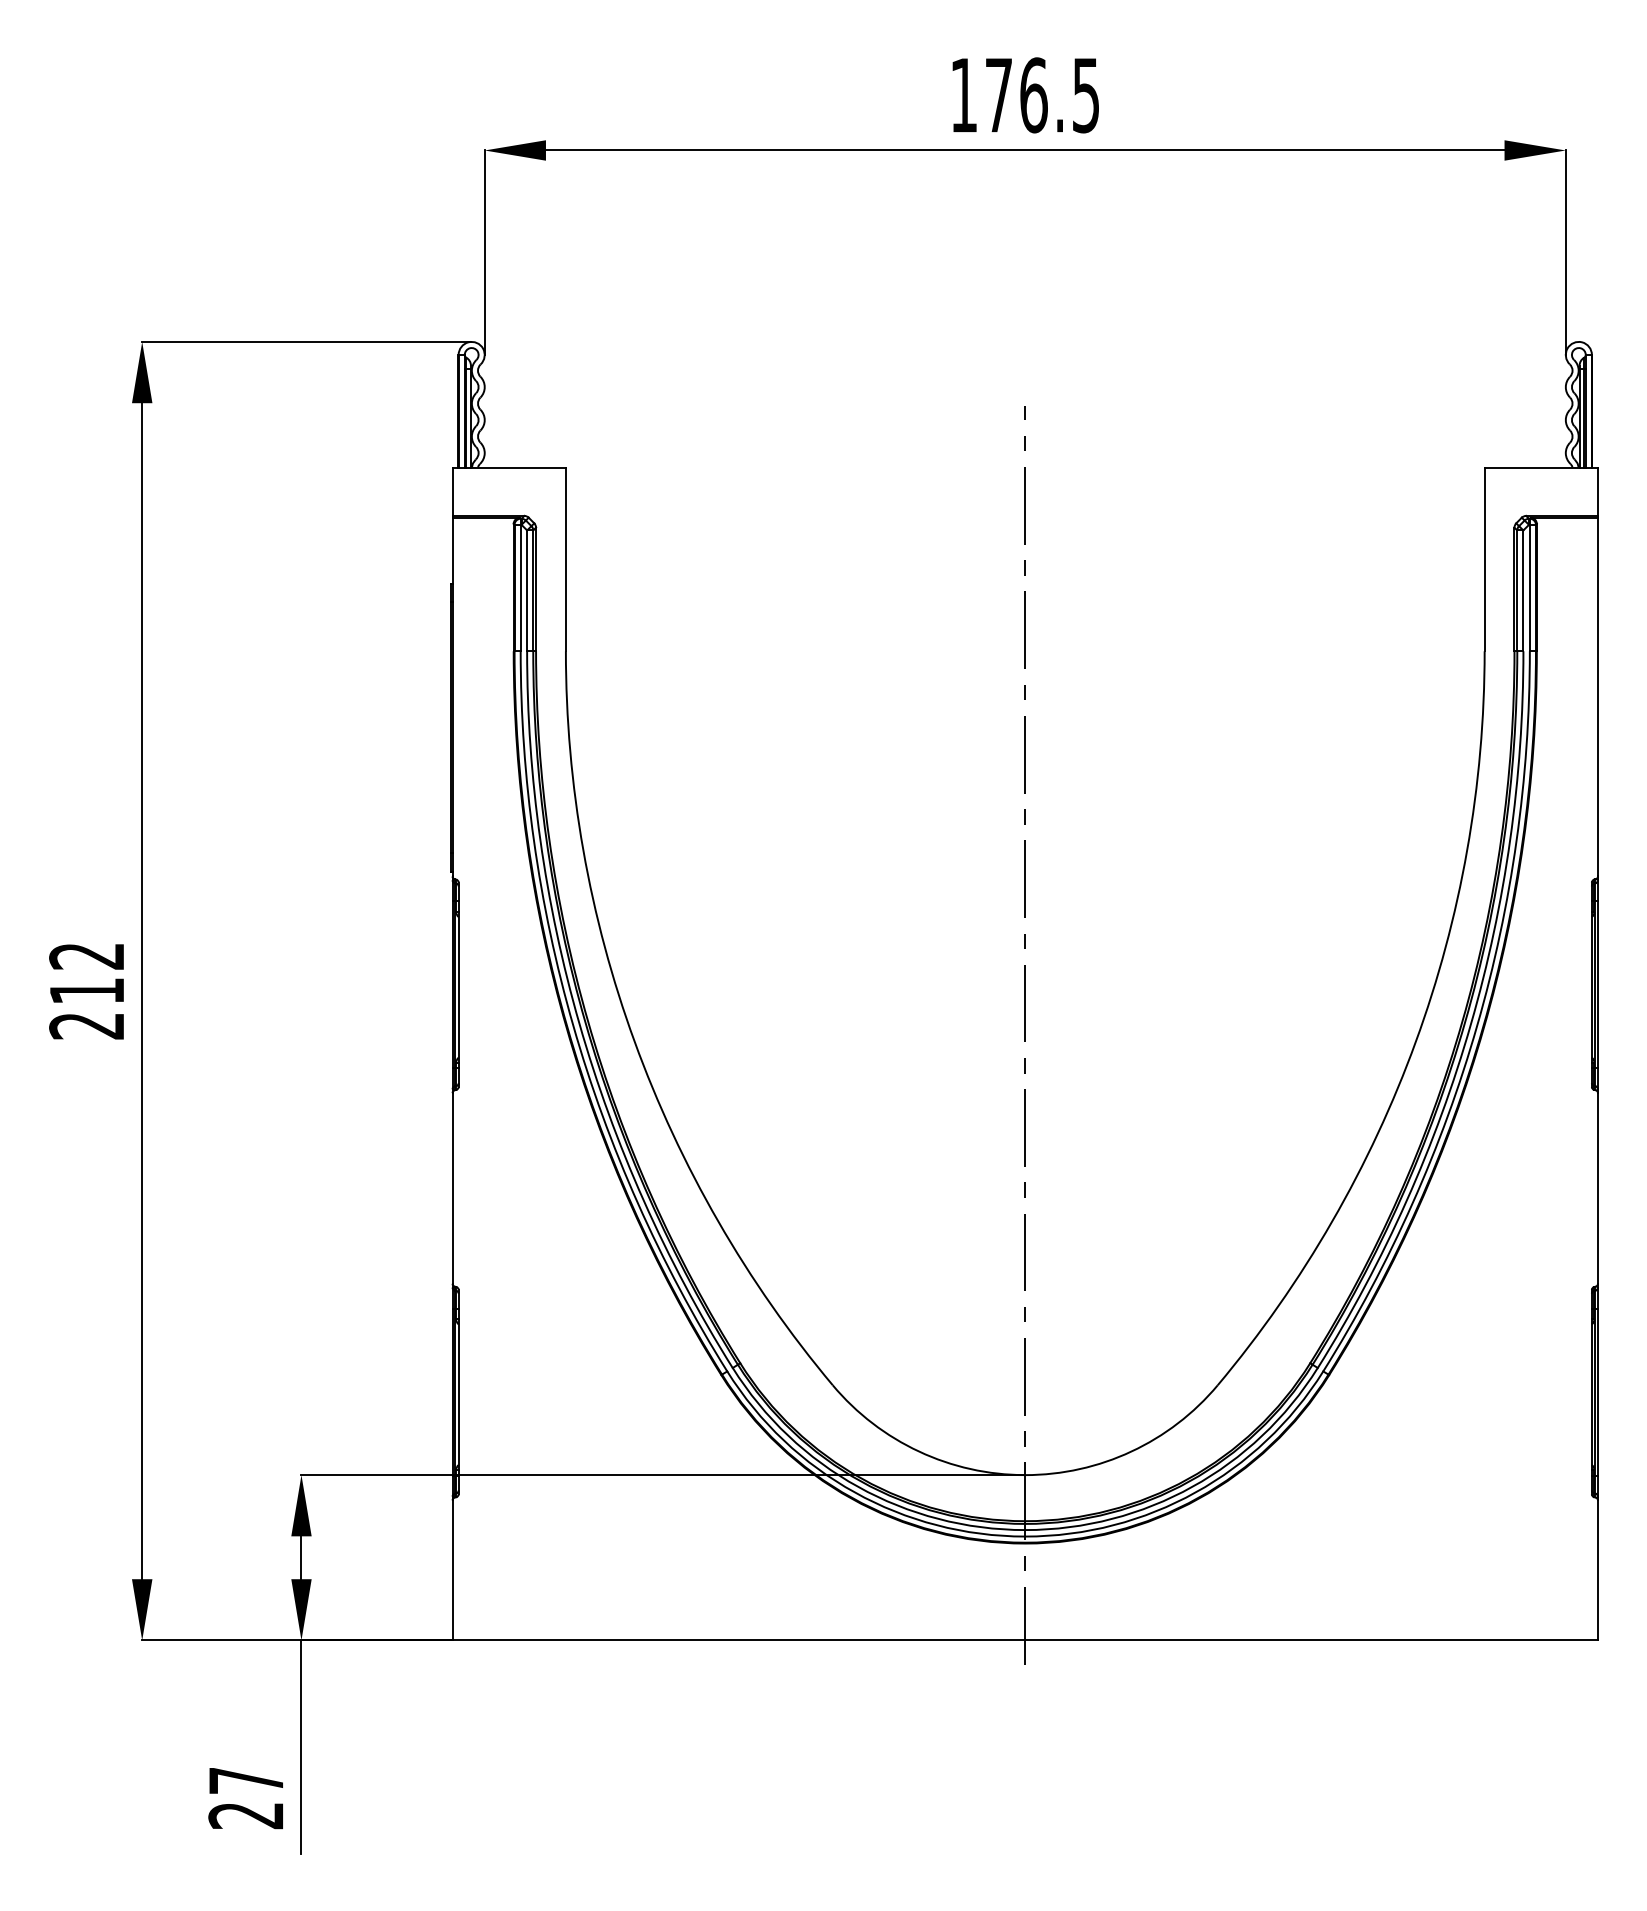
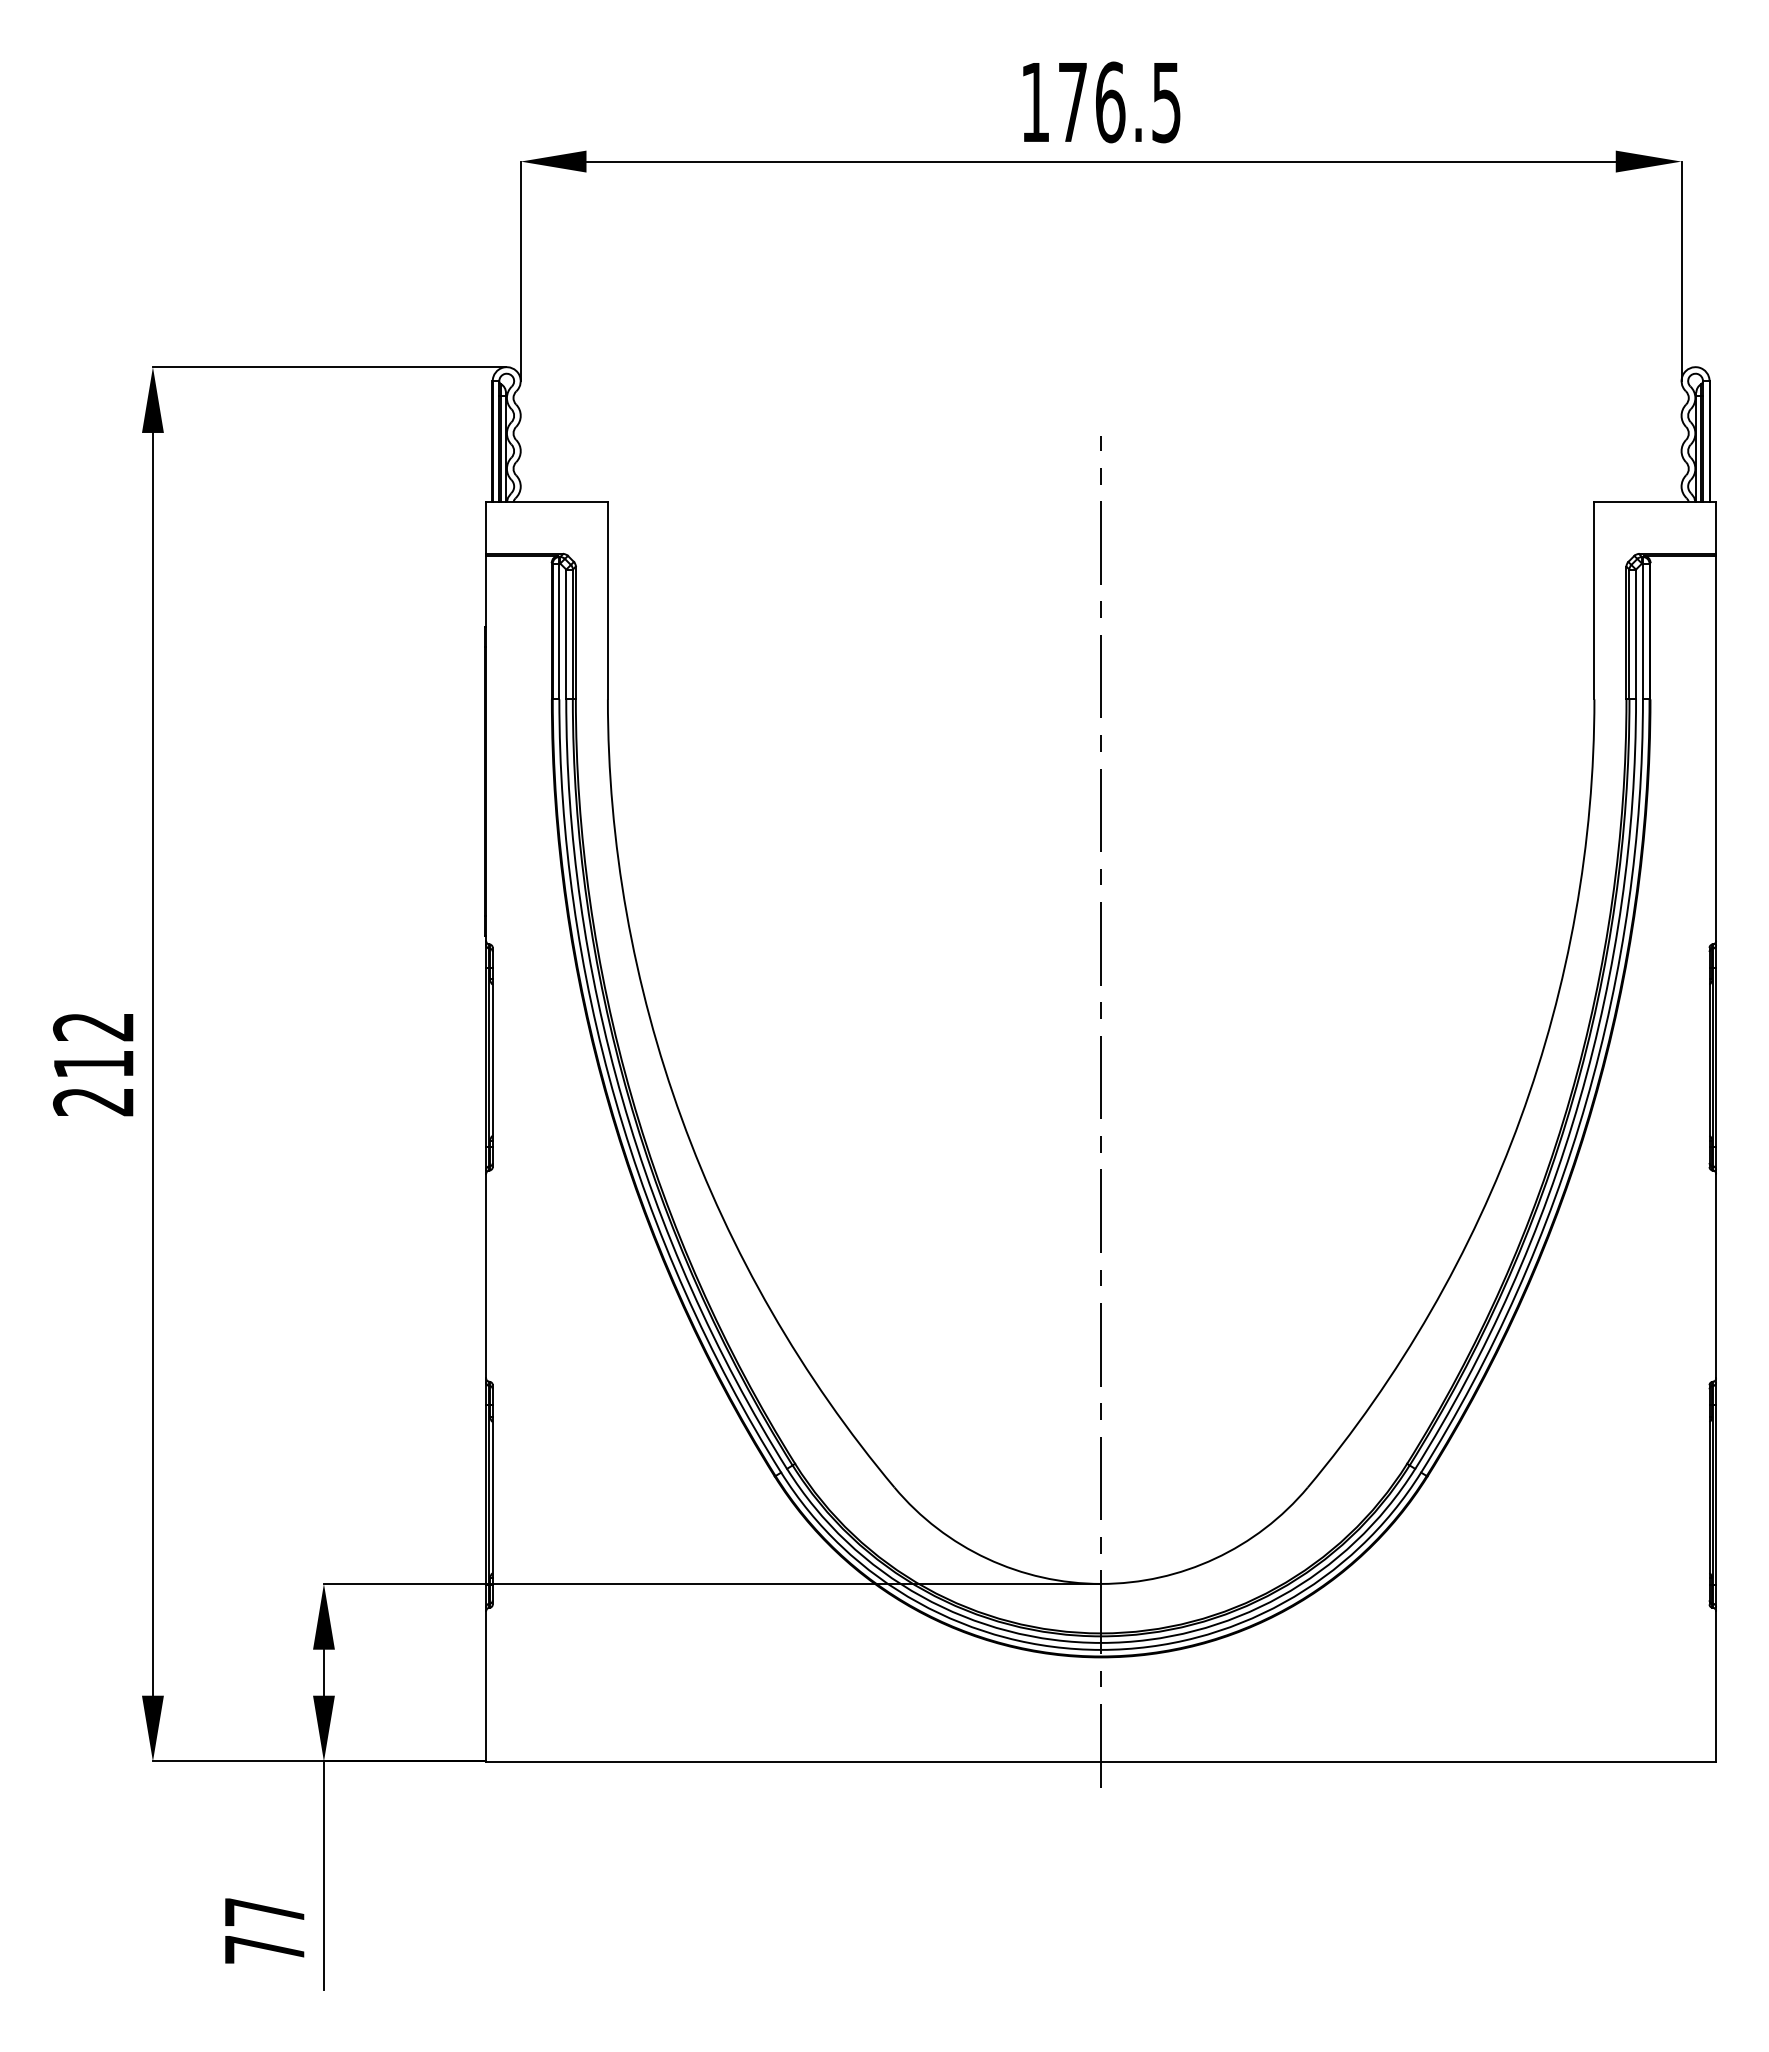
text: (245, 1815) -> (263, 1949), 27 -> 77

